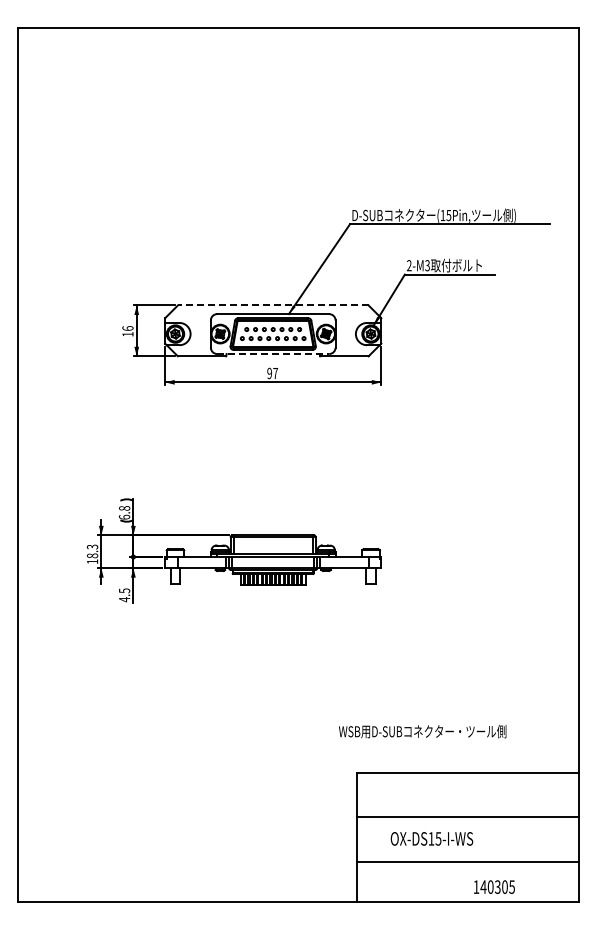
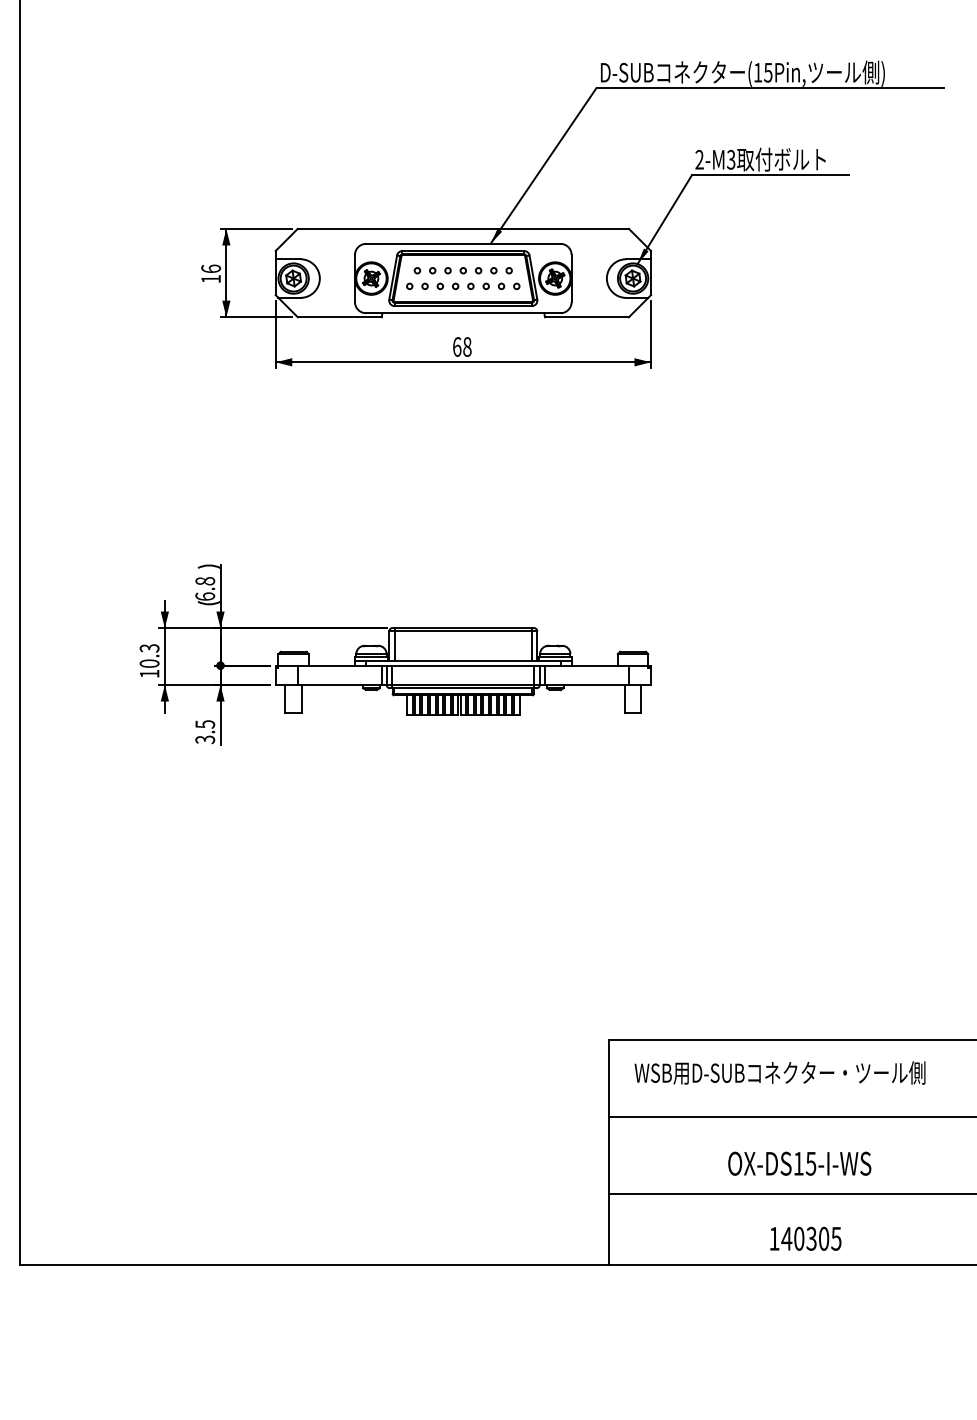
line: (272, 305) -> (462, 228), dashed -> solid
line: (273, 354) -> (463, 314), dashed -> solid
text: (272, 373) -> (462, 347), 97 -> 68
text: (92, 555) -> (149, 663), 18.3 -> 10.3
text: (124, 599) -> (205, 739), 4.5 -> 3.5
text: (422, 731) -> (779, 1072), moved
text: (431, 838) -> (798, 1163), moved
text: (494, 886) -> (805, 1237), moved

